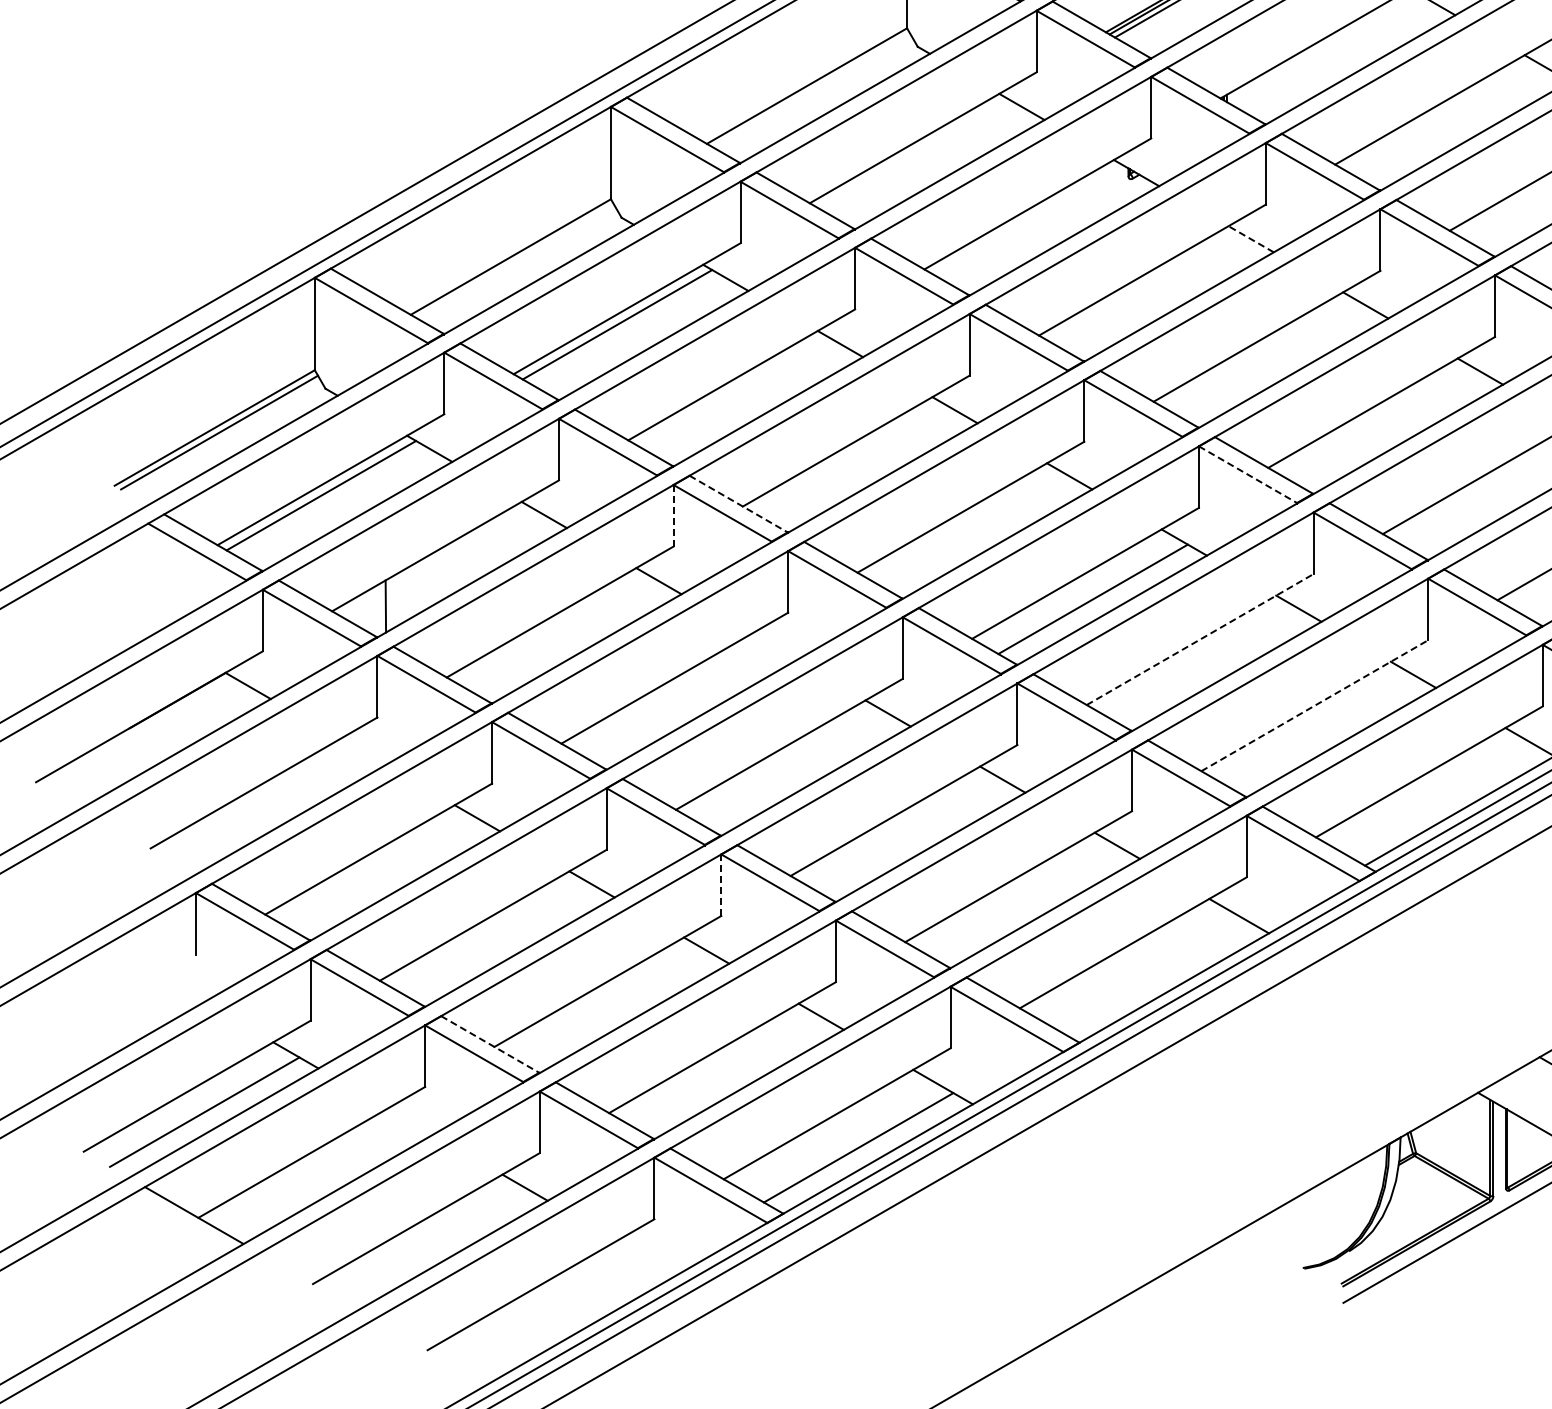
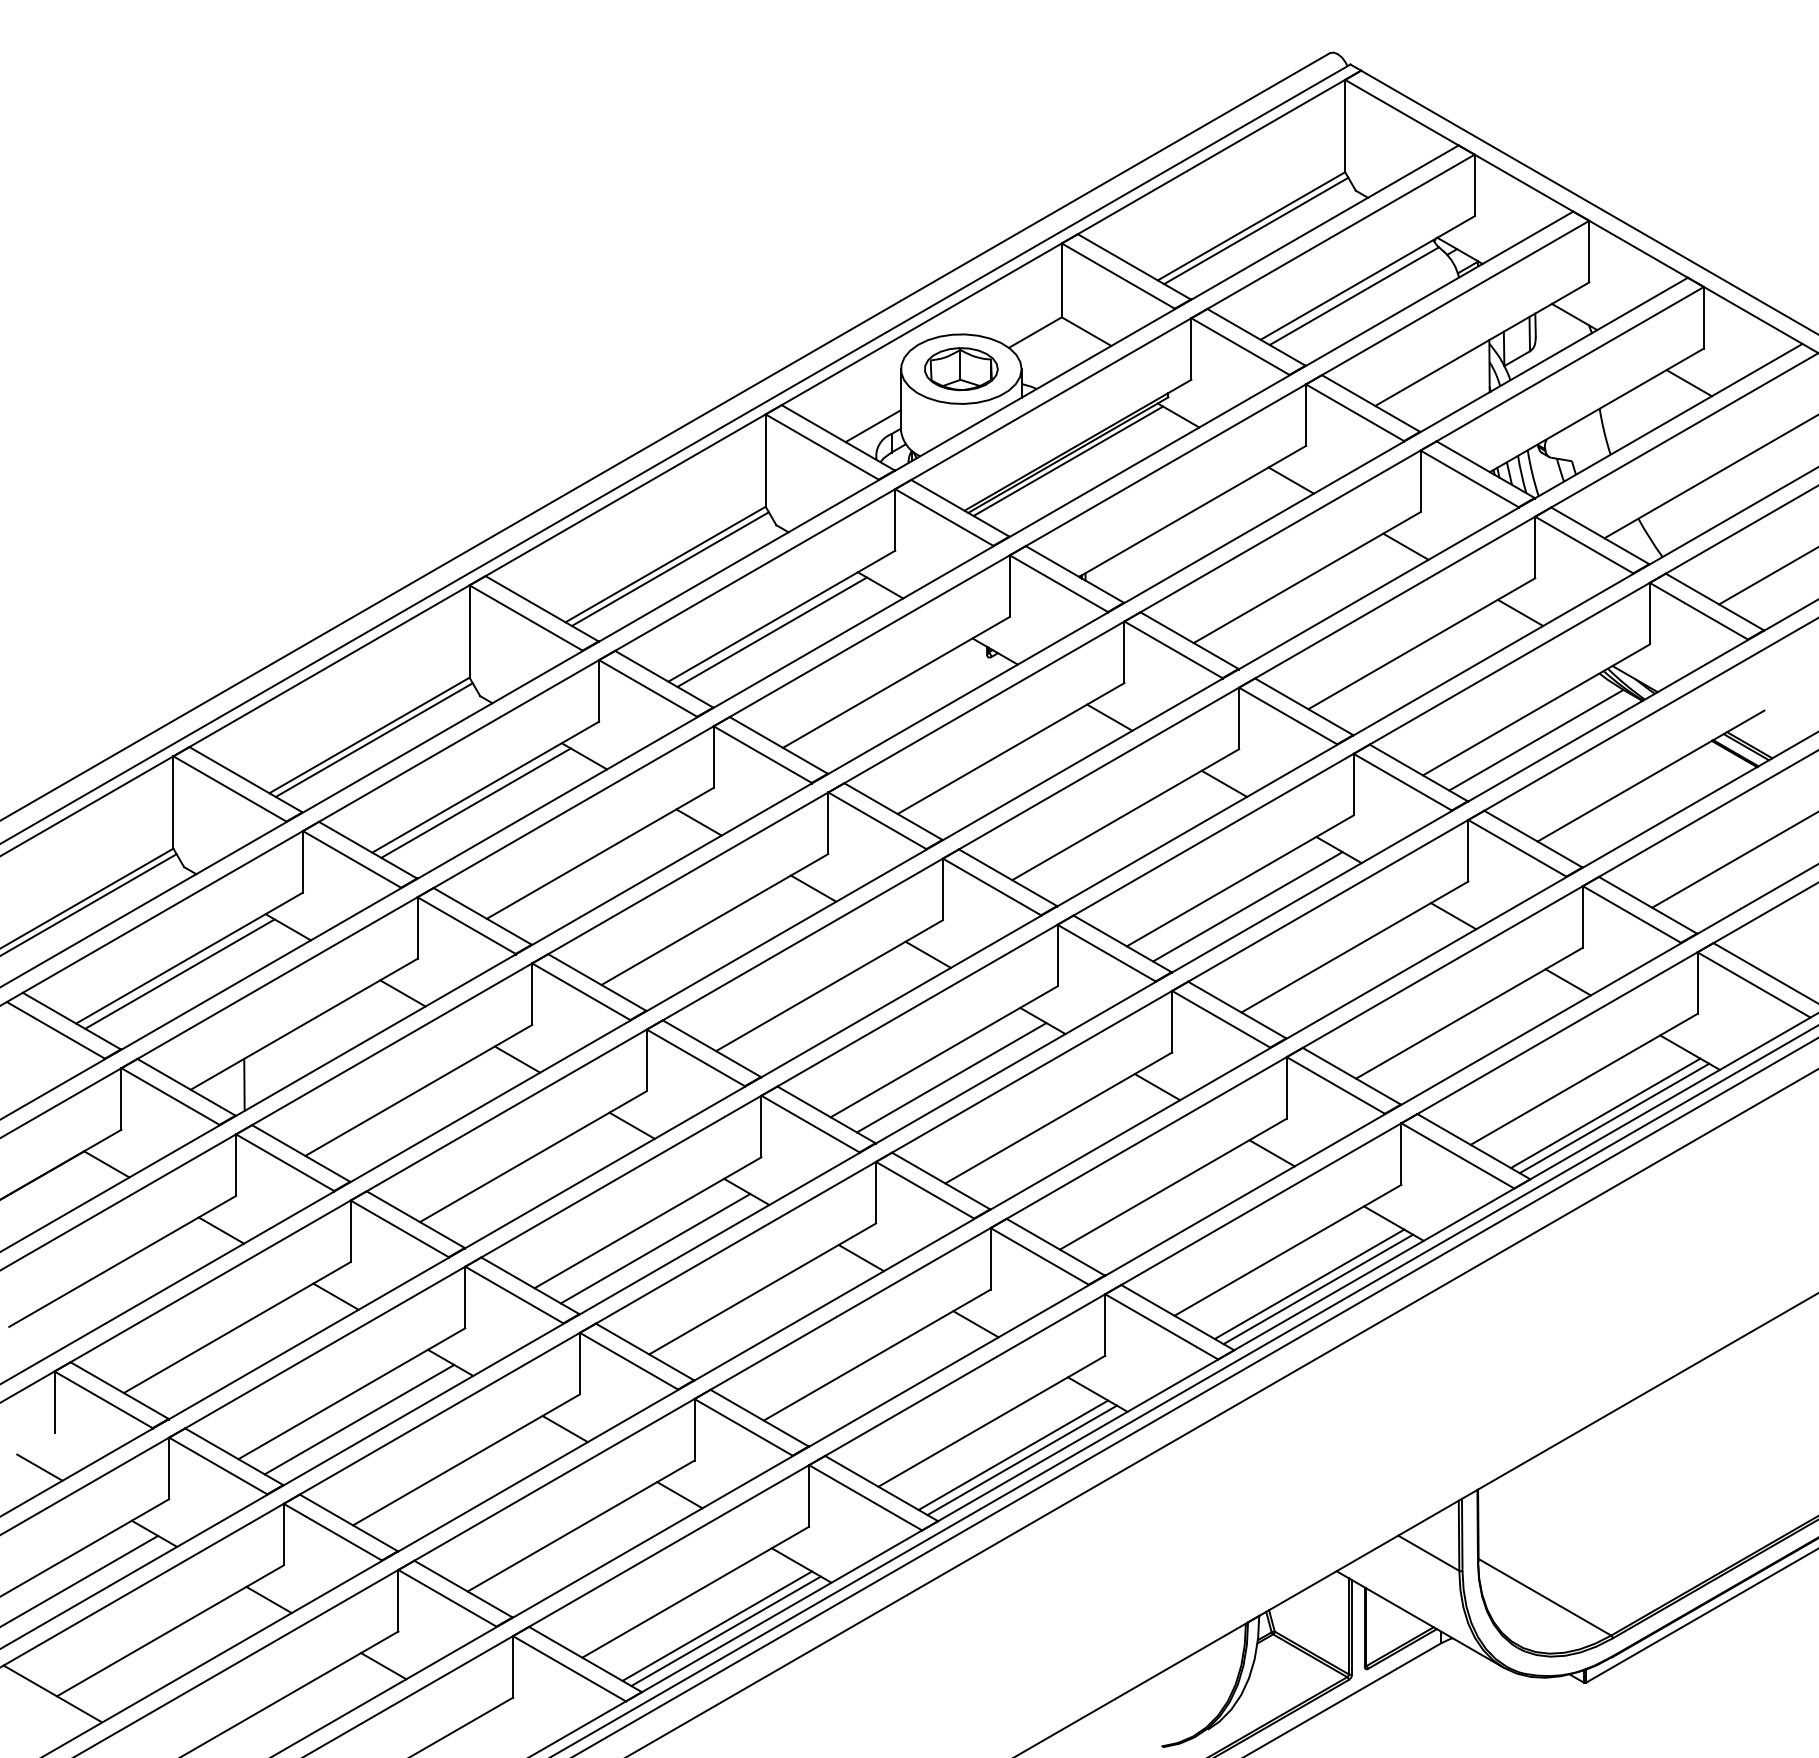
line: (810, 91) -> (669, 569), added
line: (912, 153) -> (771, 631), added
line: (1250, 239) -> (1109, 717), dashed -> solid
line: (514, 261) -> (373, 739), added
line: (1388, 428) -> (1247, 906), added
line: (1247, 475) -> (1106, 953), dashed -> solid
line: (738, 504) -> (597, 982), dashed -> solid
line: (673, 516) -> (532, 994), dashed -> solid
line: (1199, 640) -> (1058, 1118), dashed -> solid
line: (772, 647) -> (631, 1125), added
line: (1314, 706) -> (1173, 1184), dashed -> solid
line: (362, 752) -> (221, 1230), added
line: (796, 770) -> (655, 1248), added
line: (1450, 806) -> (1309, 1284), added
line: (720, 885) -> (579, 1363), dashed -> solid
line: (500, 941) -> (359, 1419), added
line: (1154, 976) -> (1013, 1454), added
line: (1163, 982) -> (1022, 1460), added
line: (180, 989) -> (39, 1467), added
line: (489, 1044) -> (348, 1522), dashed -> solid
line: (409, 1121) -> (268, 1599), added
line: (866, 1153) -> (725, 1631), added

